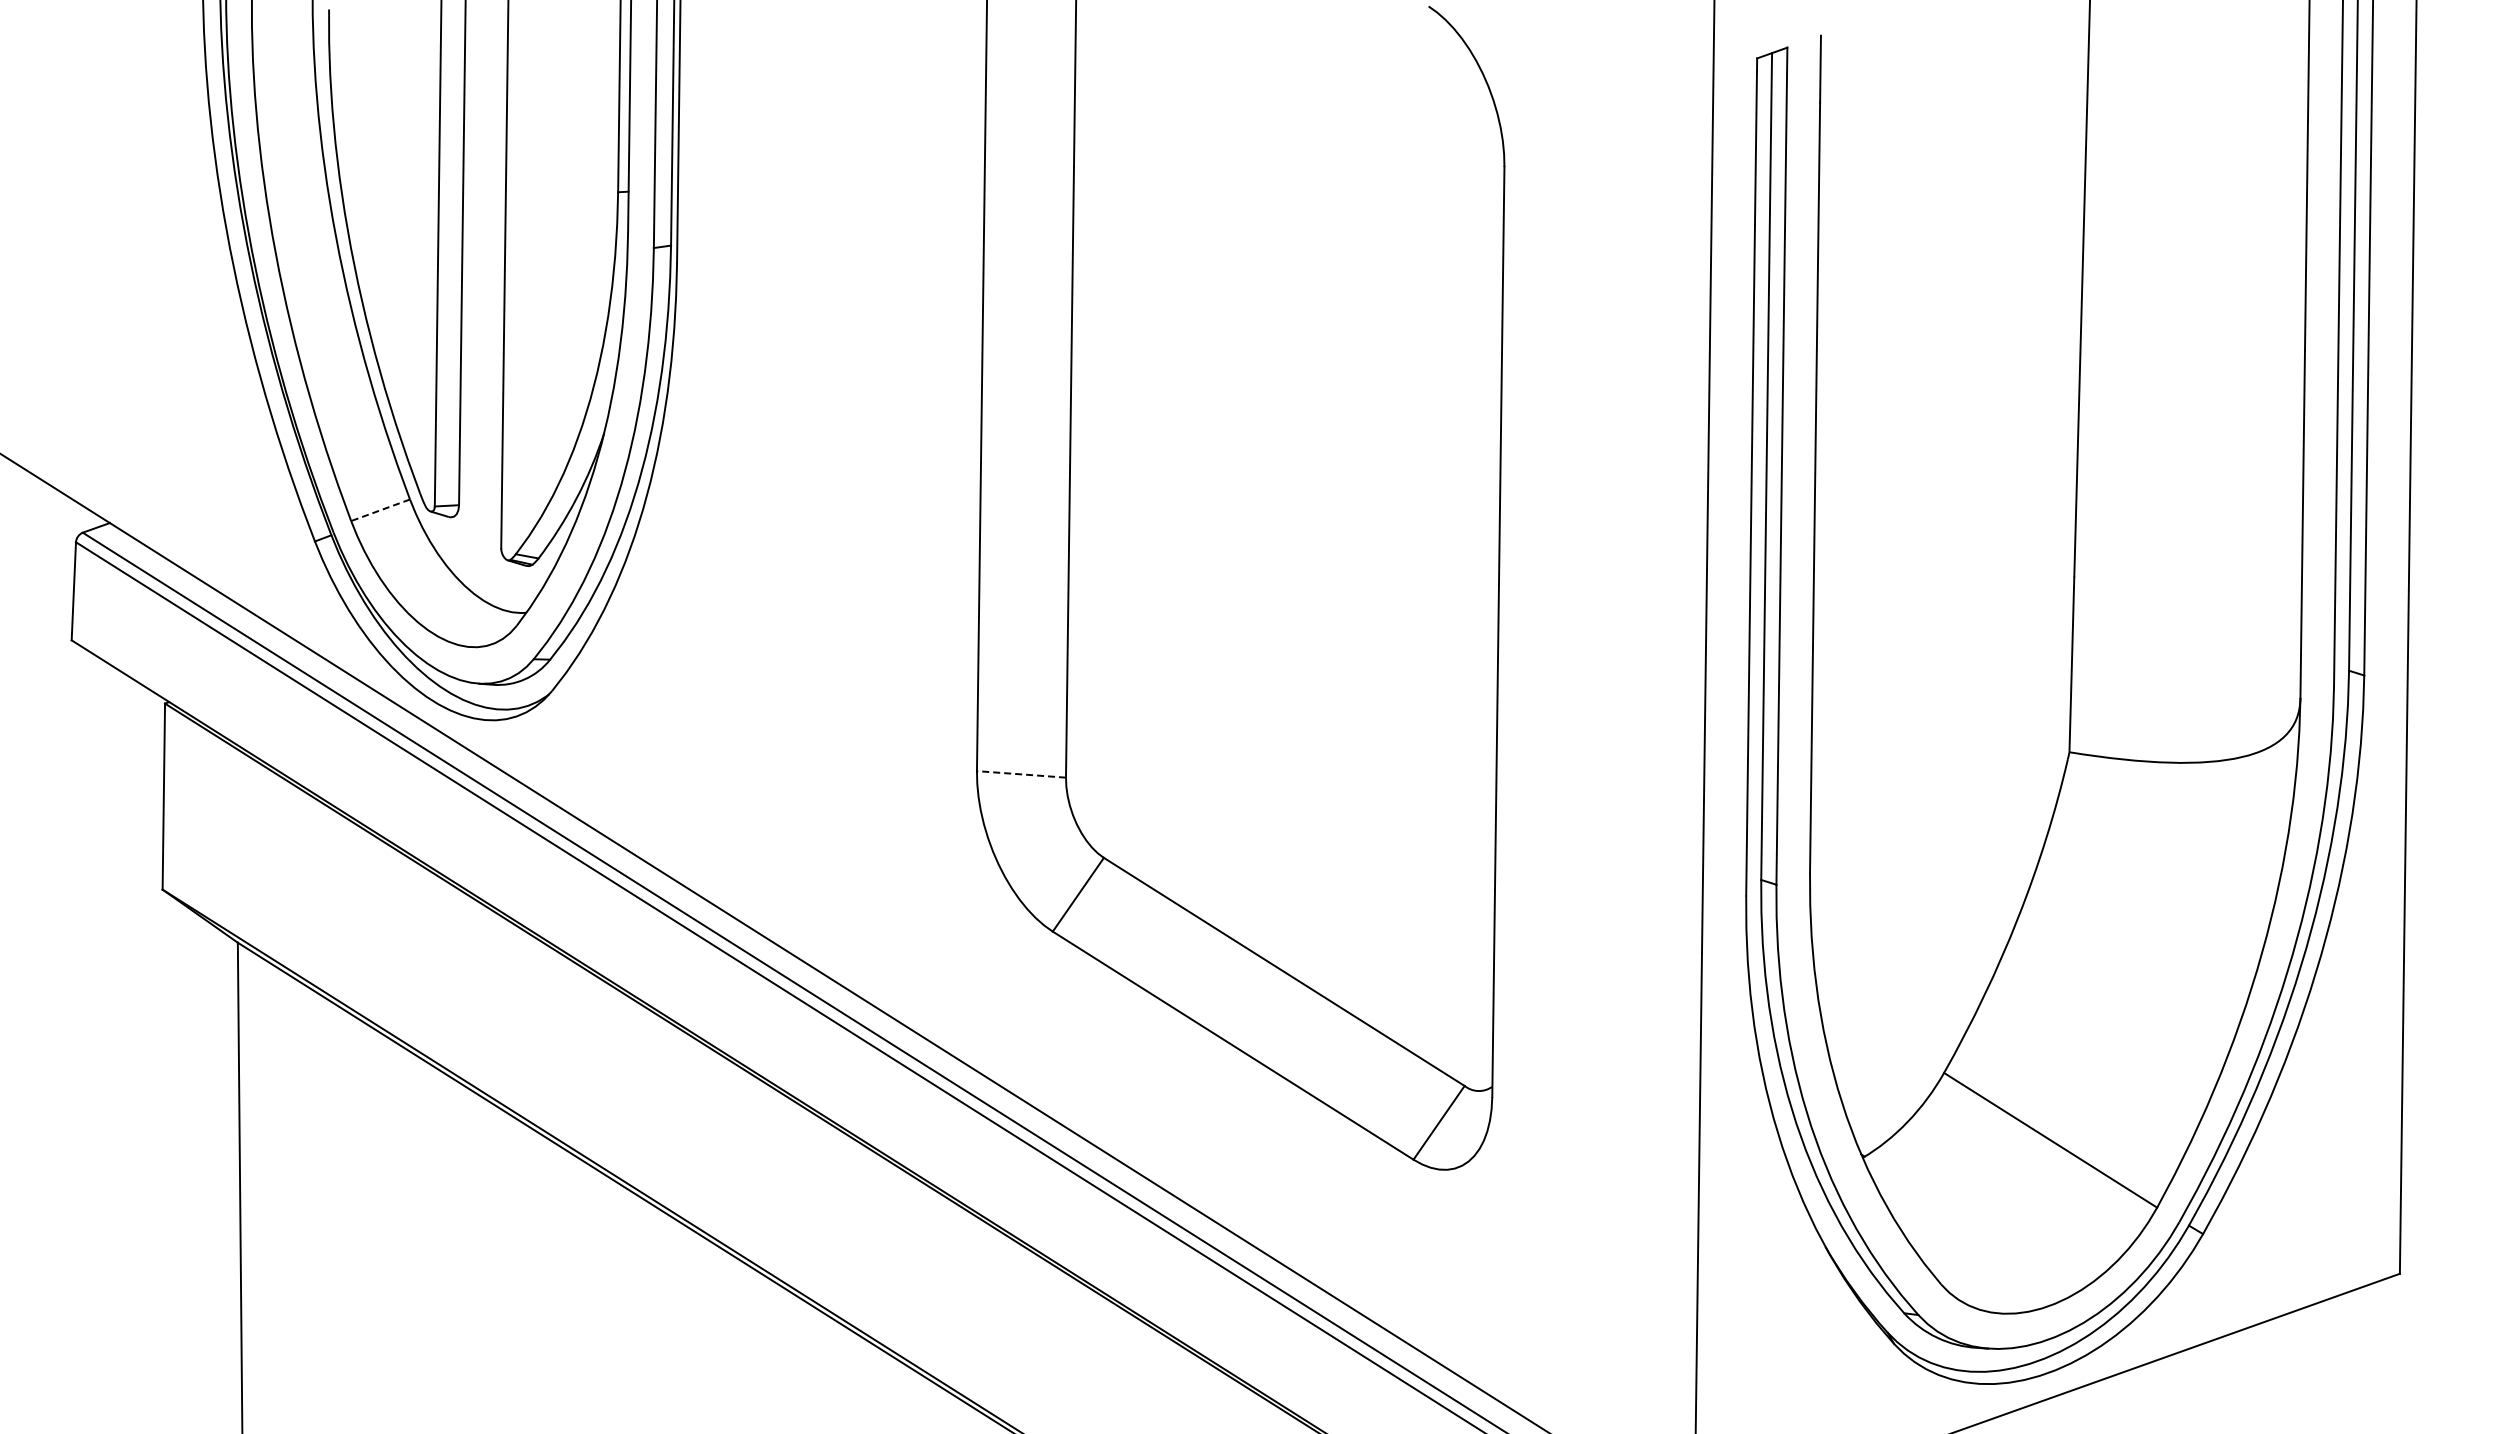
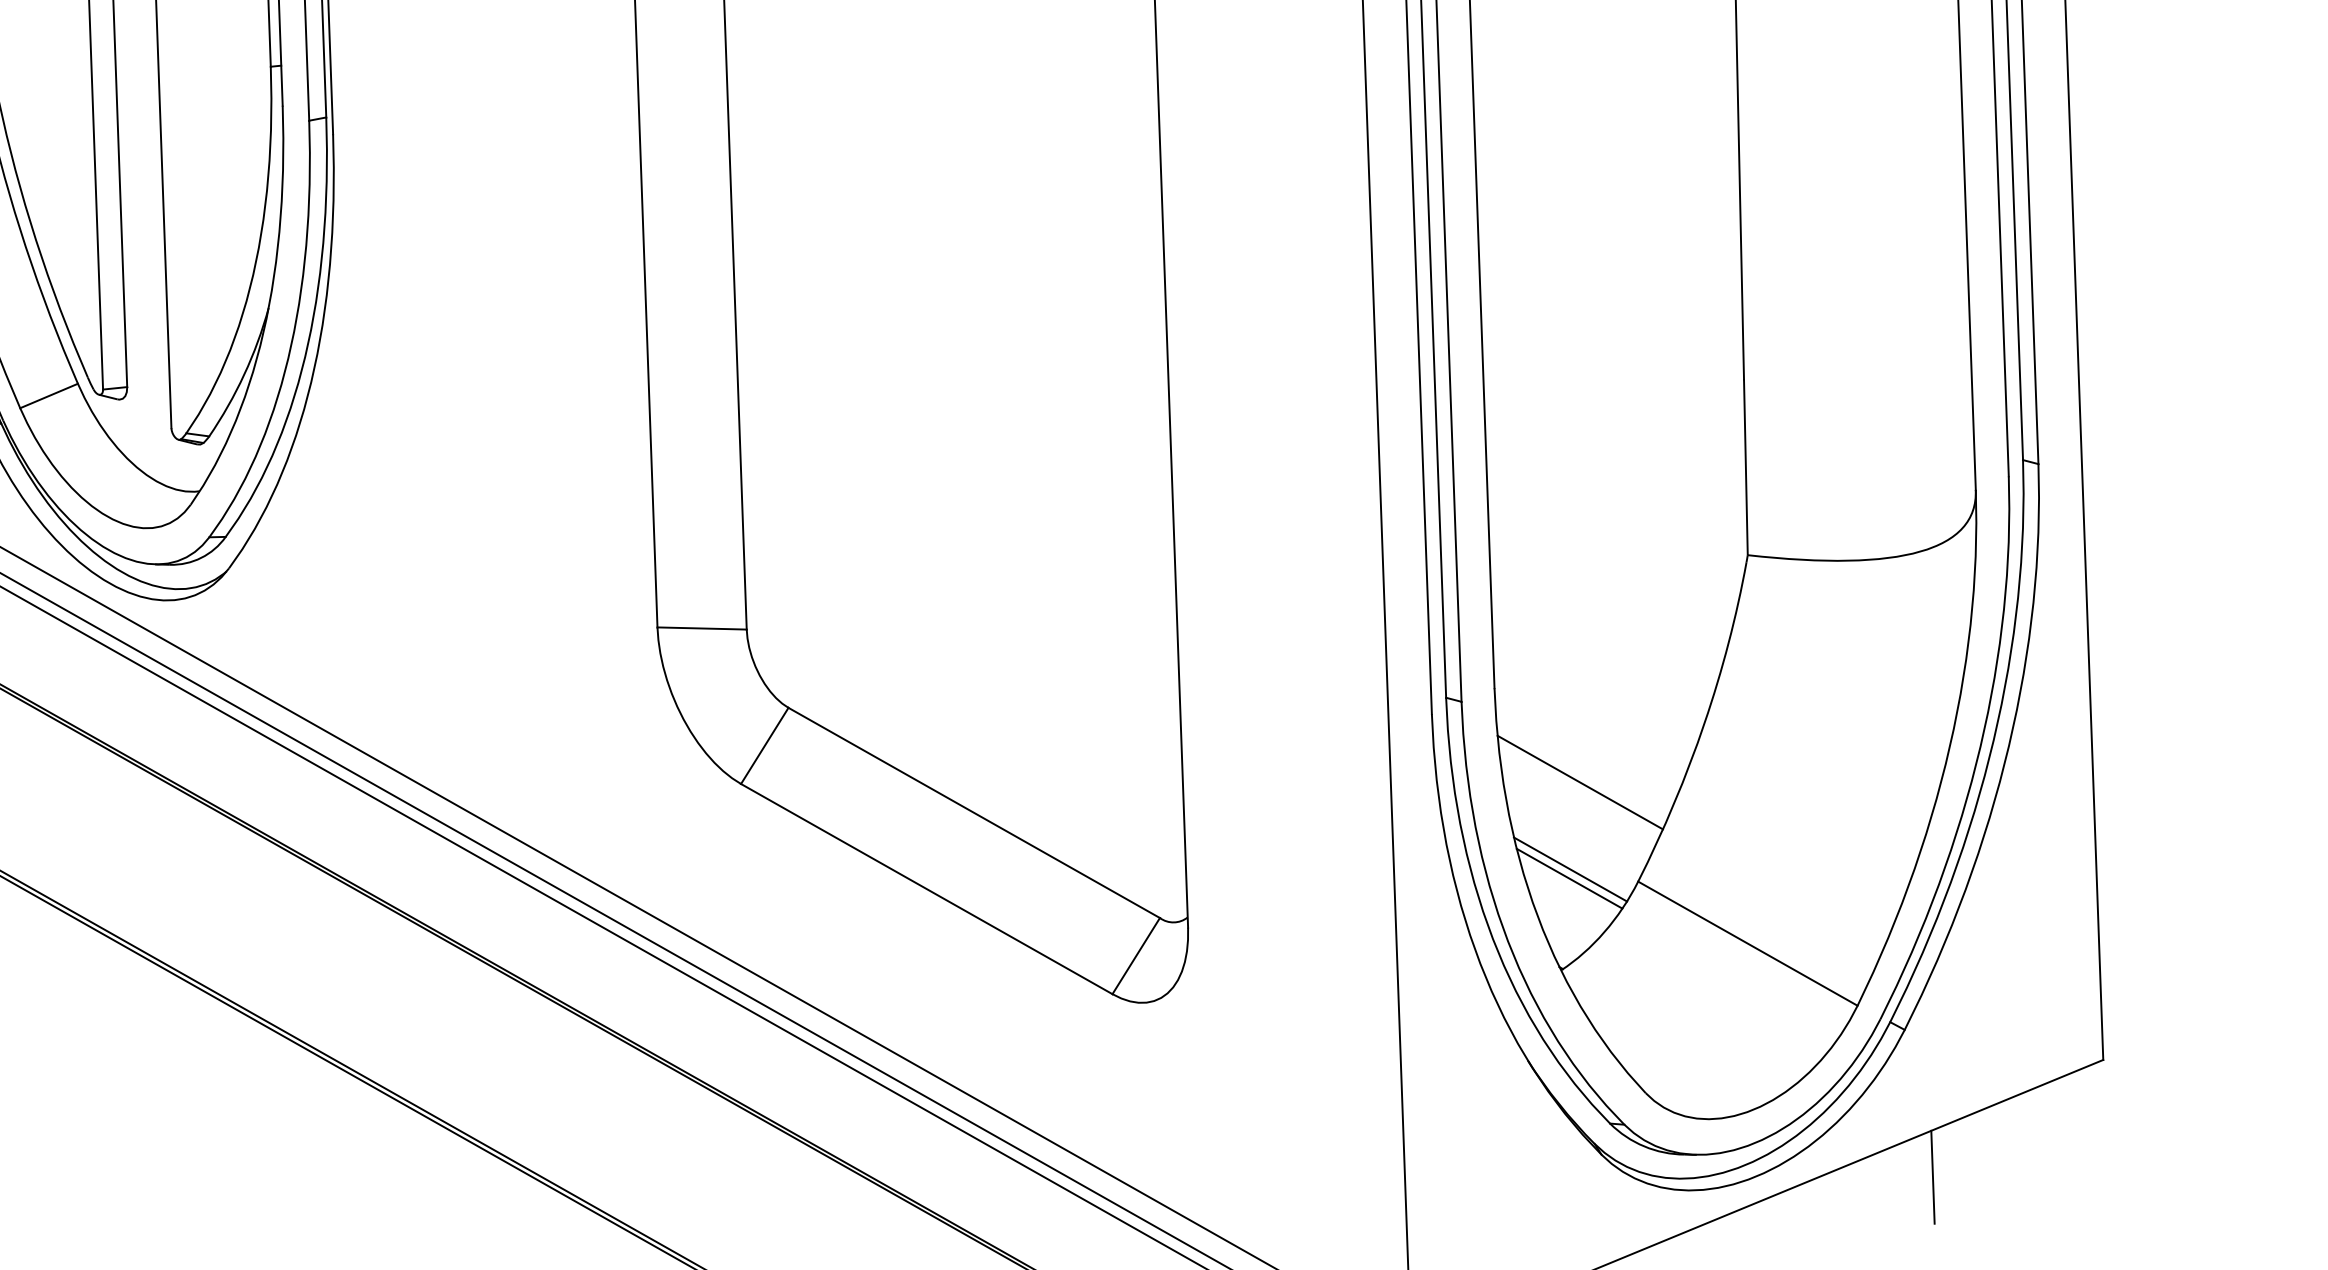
line: (380, 510) -> (48, 396), dashed -> solid
line: (1021, 774) -> (702, 628), dashed -> solid
line: (1890, 970) -> (1579, 781), added
line: (1876, 1057) -> (1569, 869), added
line: (1875, 1066) -> (1569, 878), added
line: (2223, 1382) -> (1932, 1177), added

